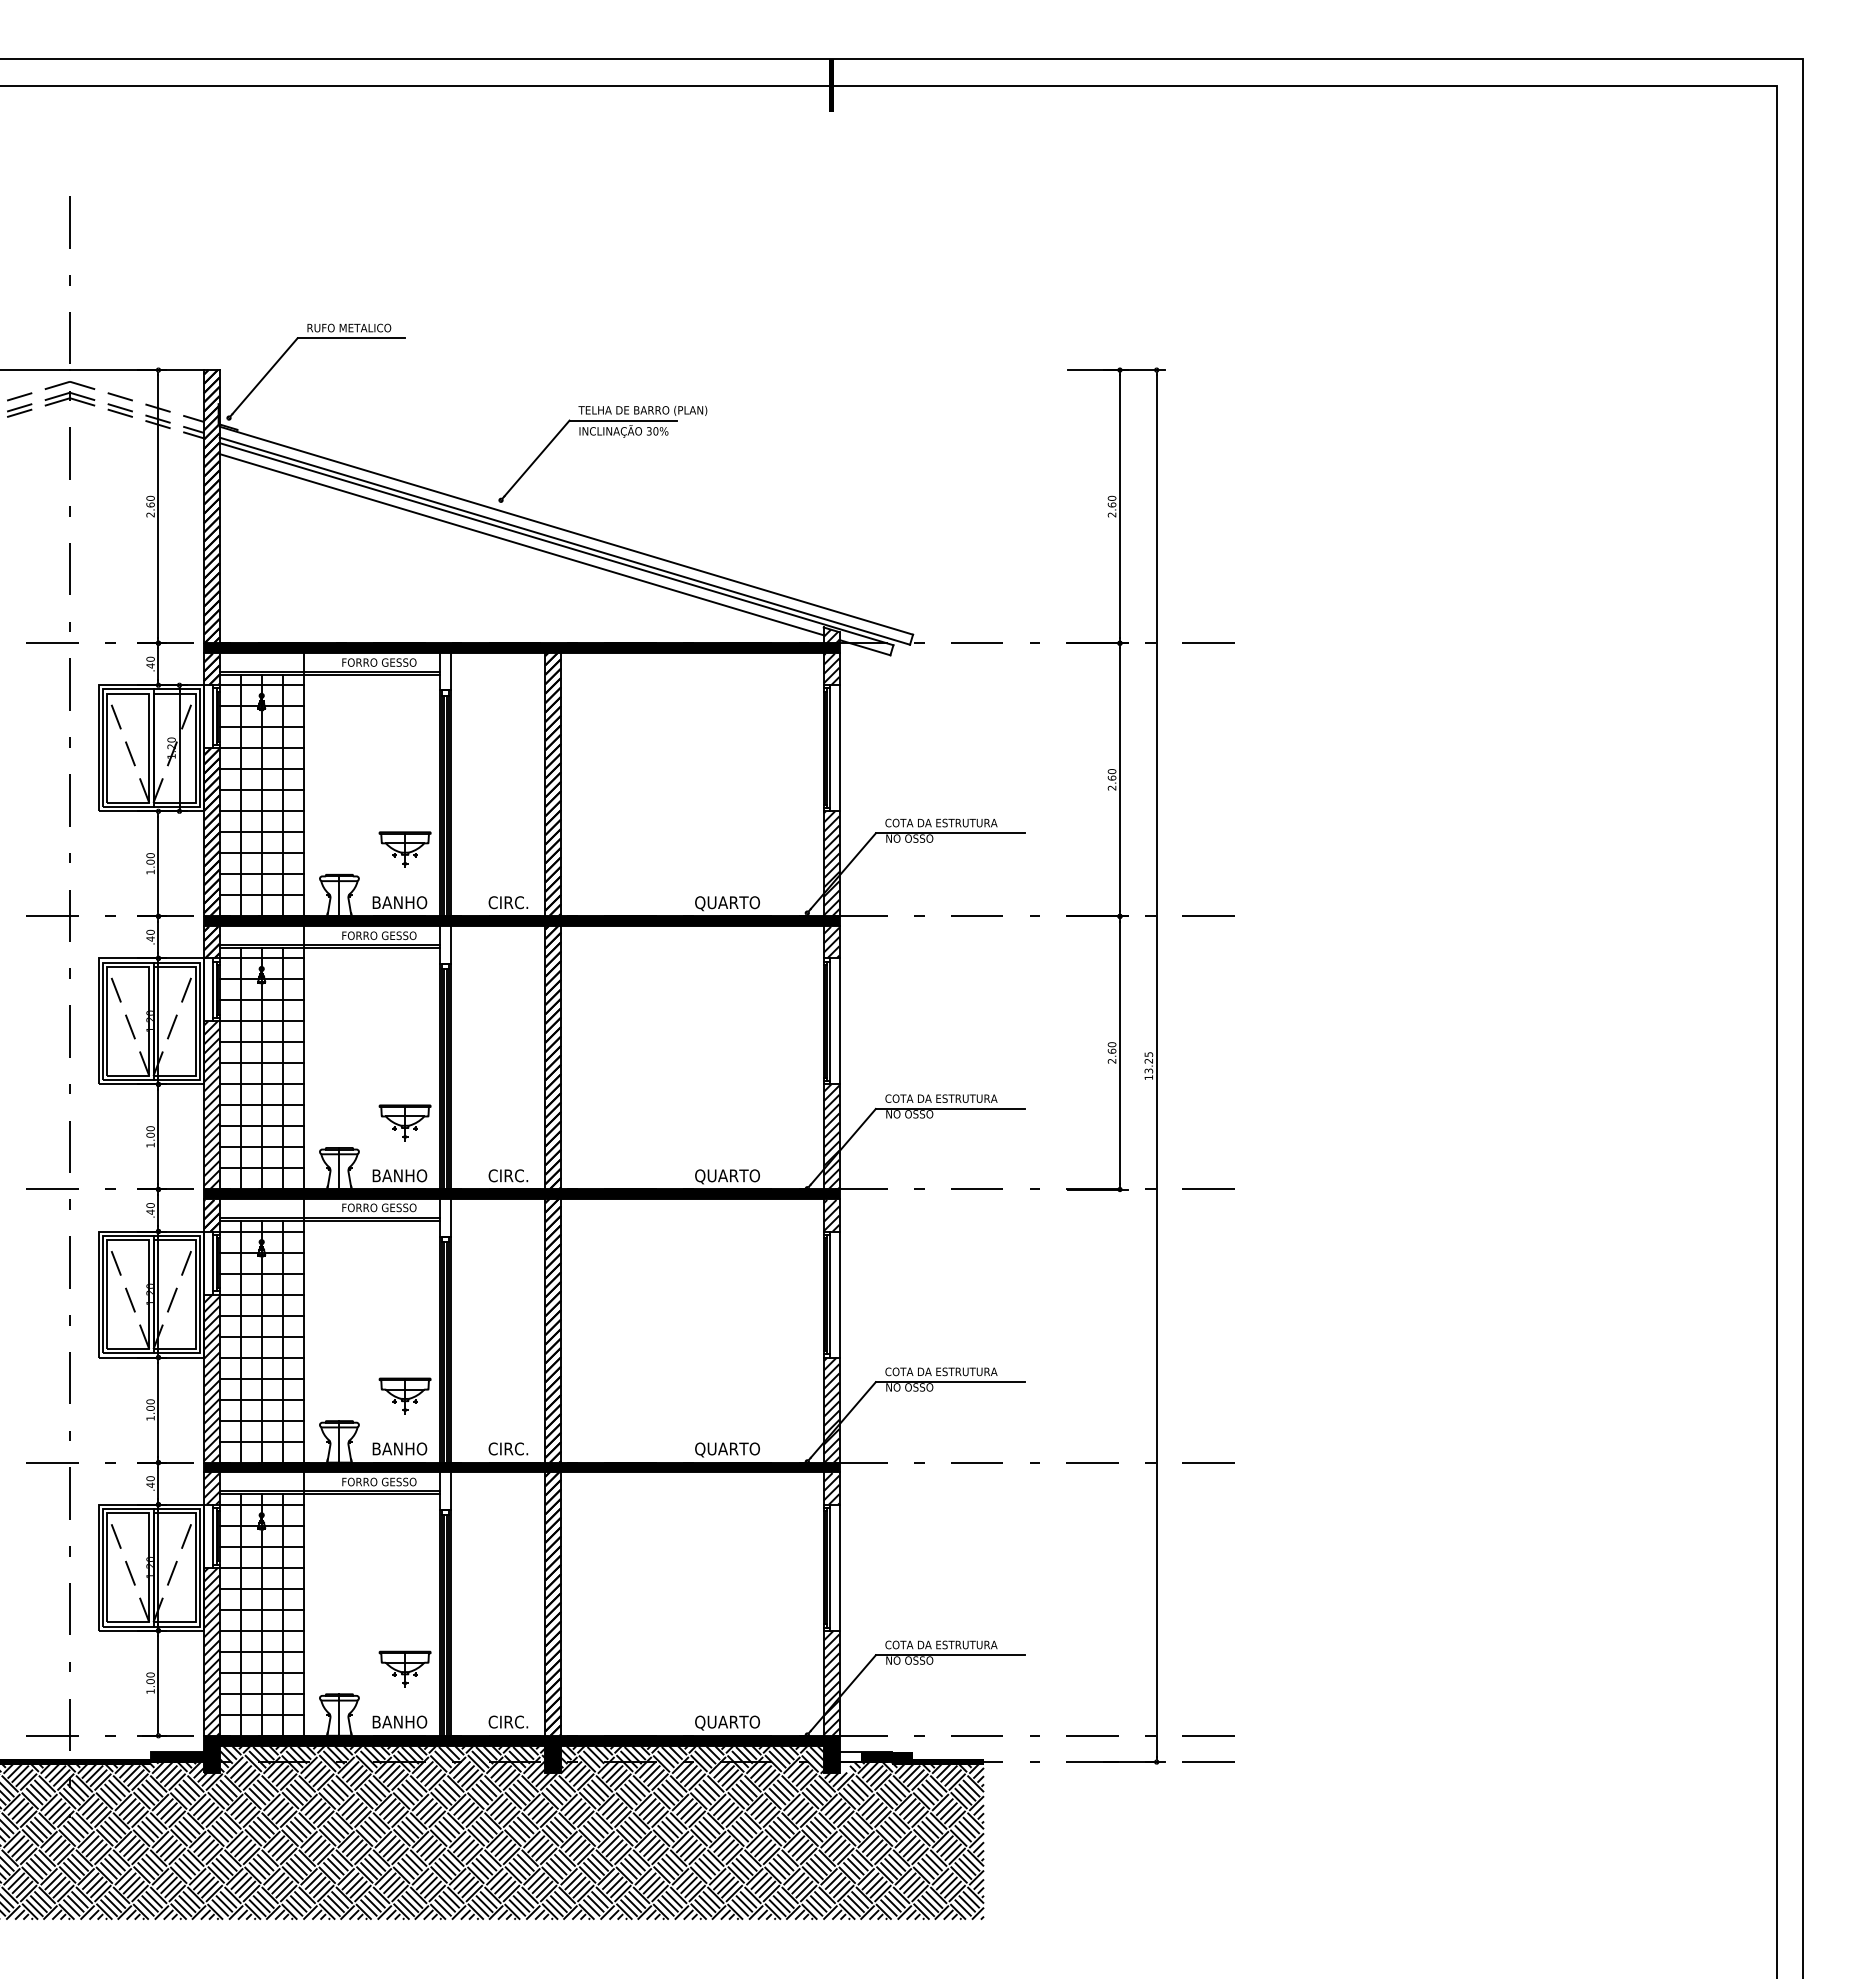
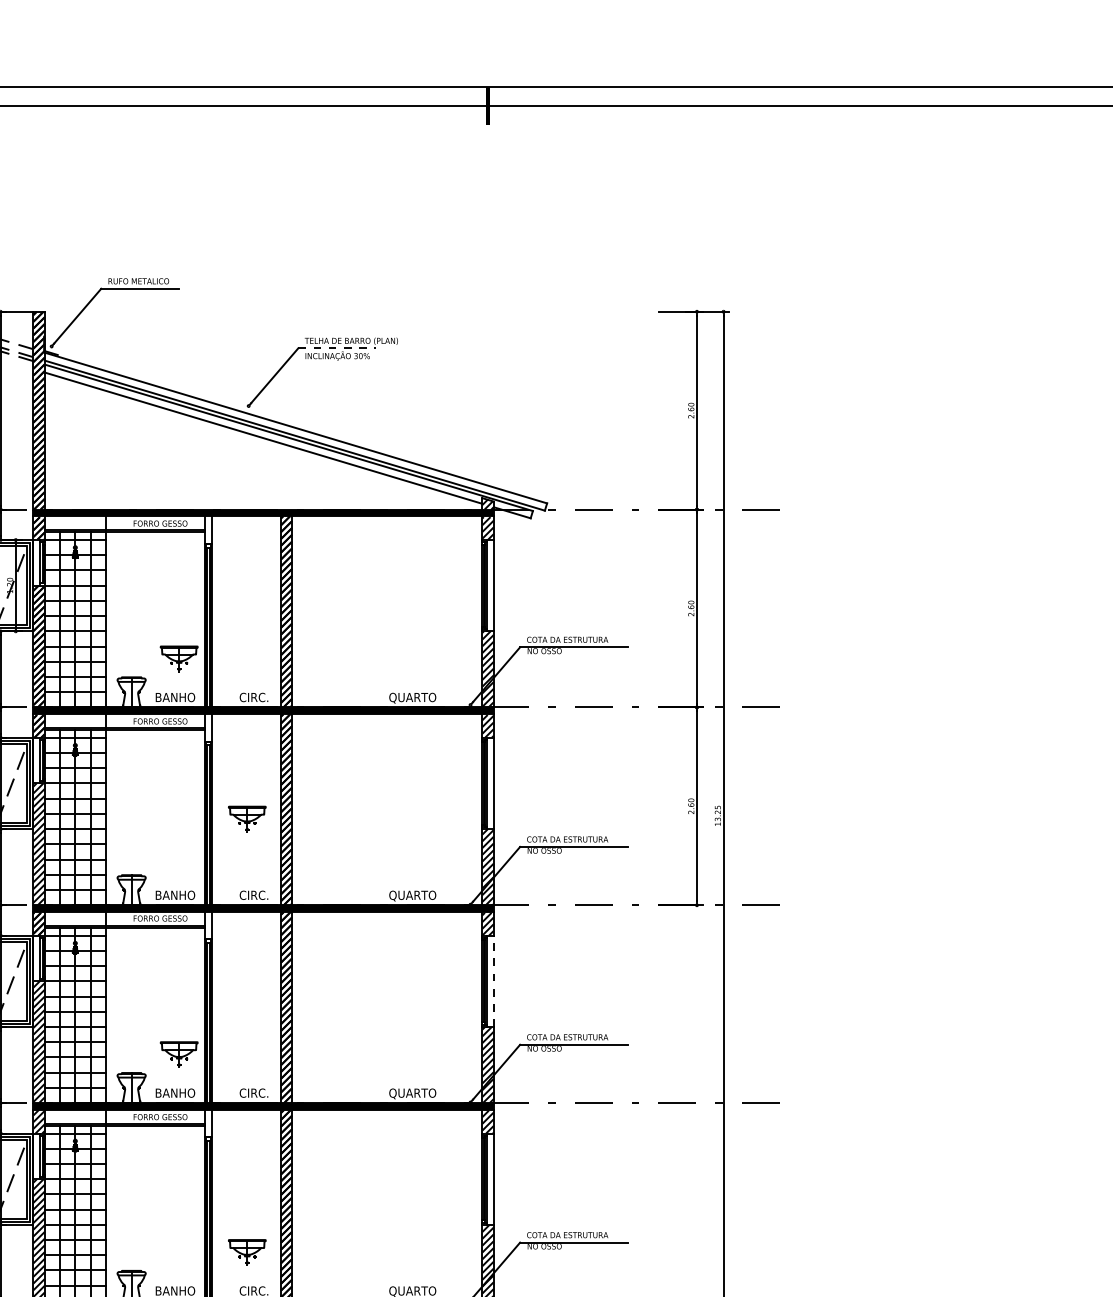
line: (623, 420) -> (337, 348), solid -> dashed
part: (404, 1122) -> (246, 819), moved
line: (839, 1294) -> (493, 981), solid -> dashed
part: (404, 1668) -> (246, 1252), moved

